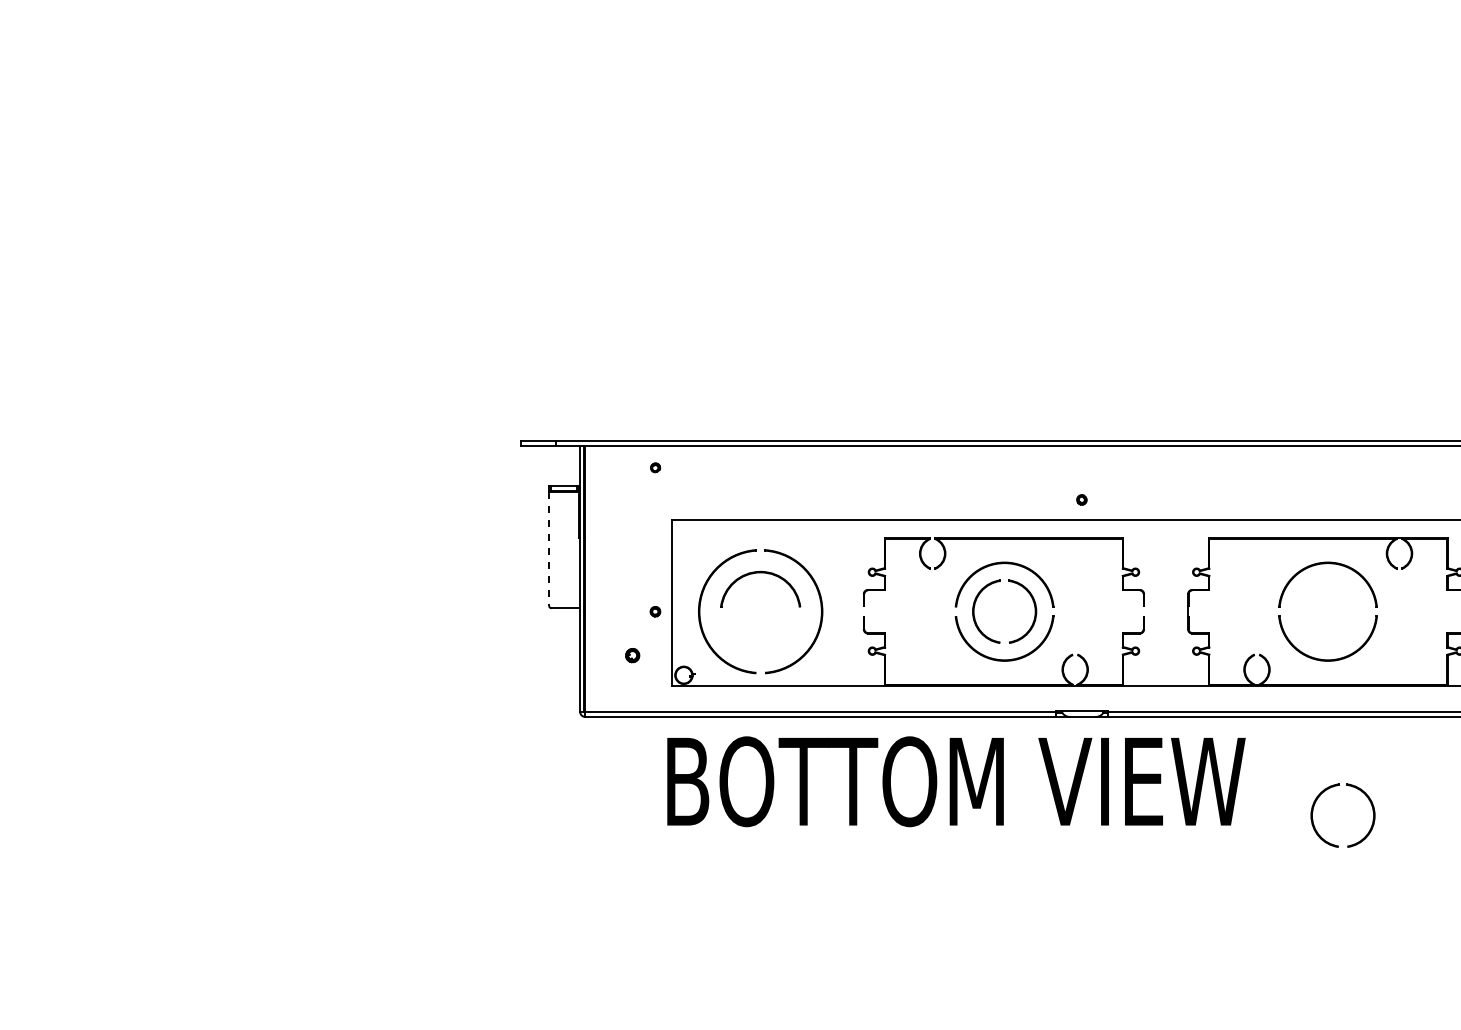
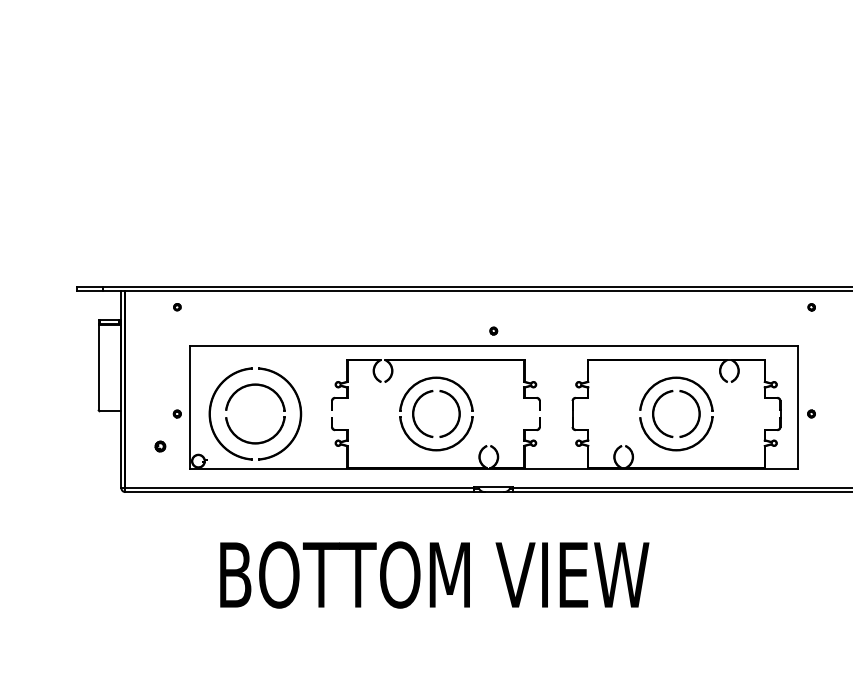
line: (549, 549) -> (98, 367), dashed -> solid
part: (755, 649) -> (251, 442), added
text: (956, 781) -> (434, 574), moved
part: (1317, 800) -> (657, 402), moved

